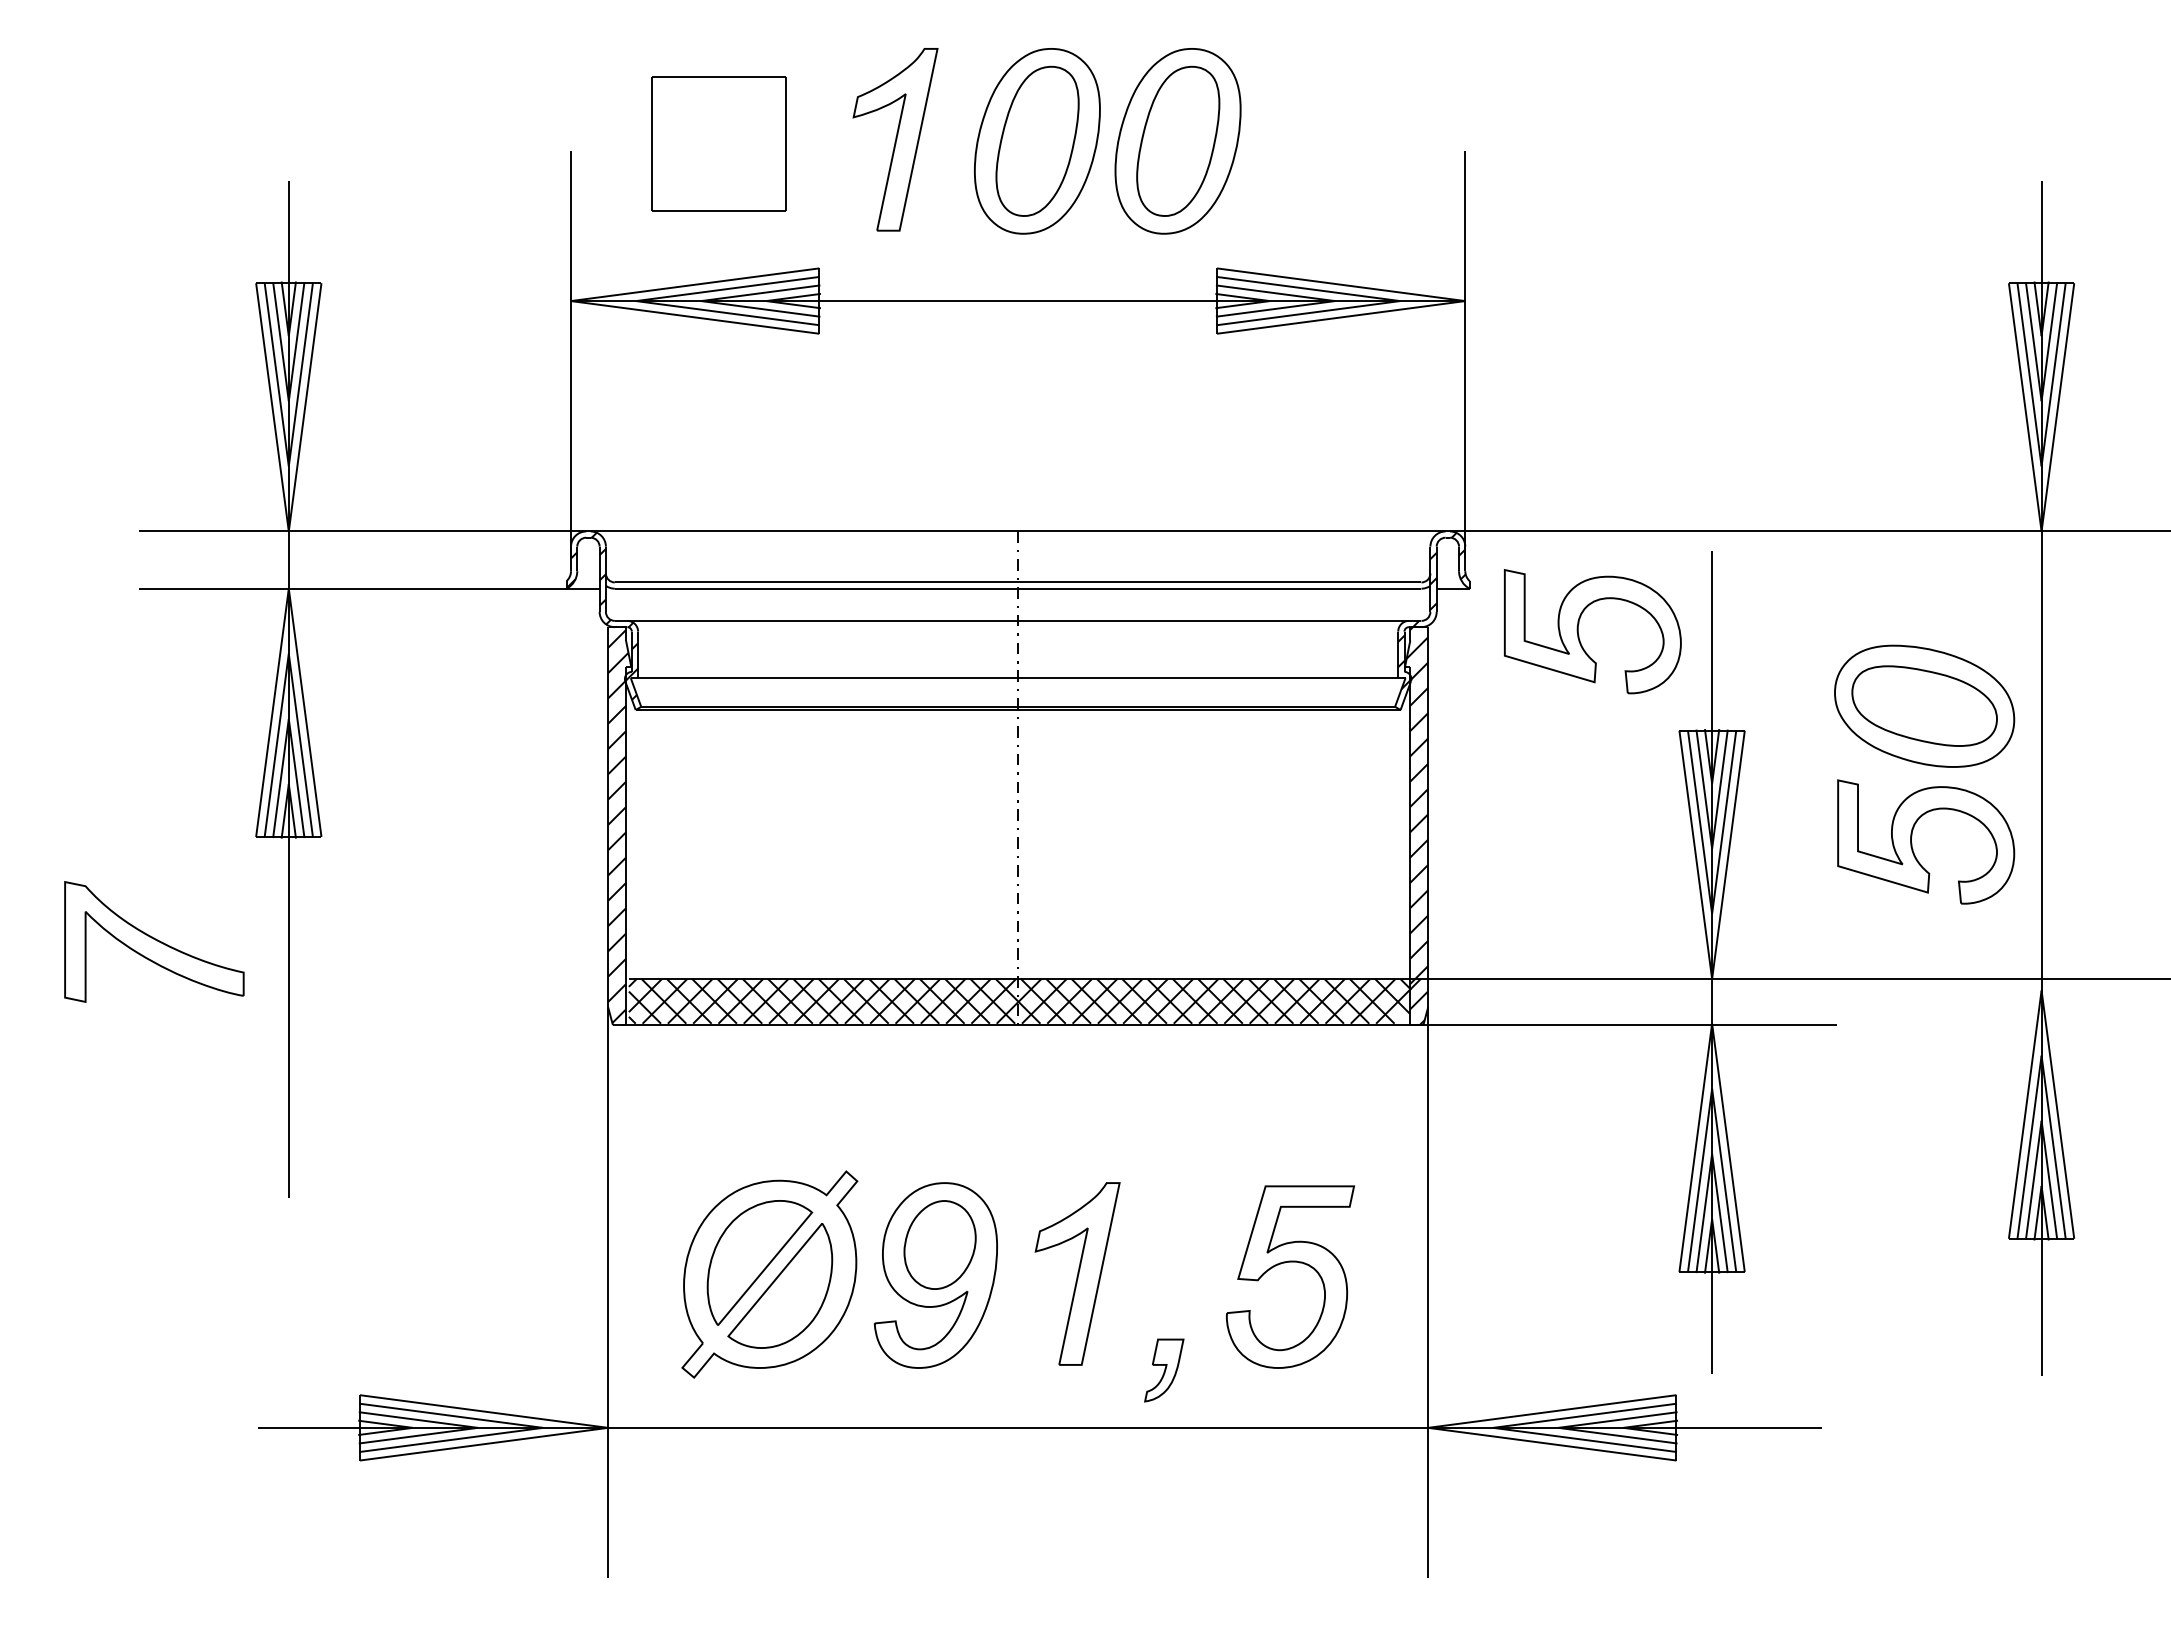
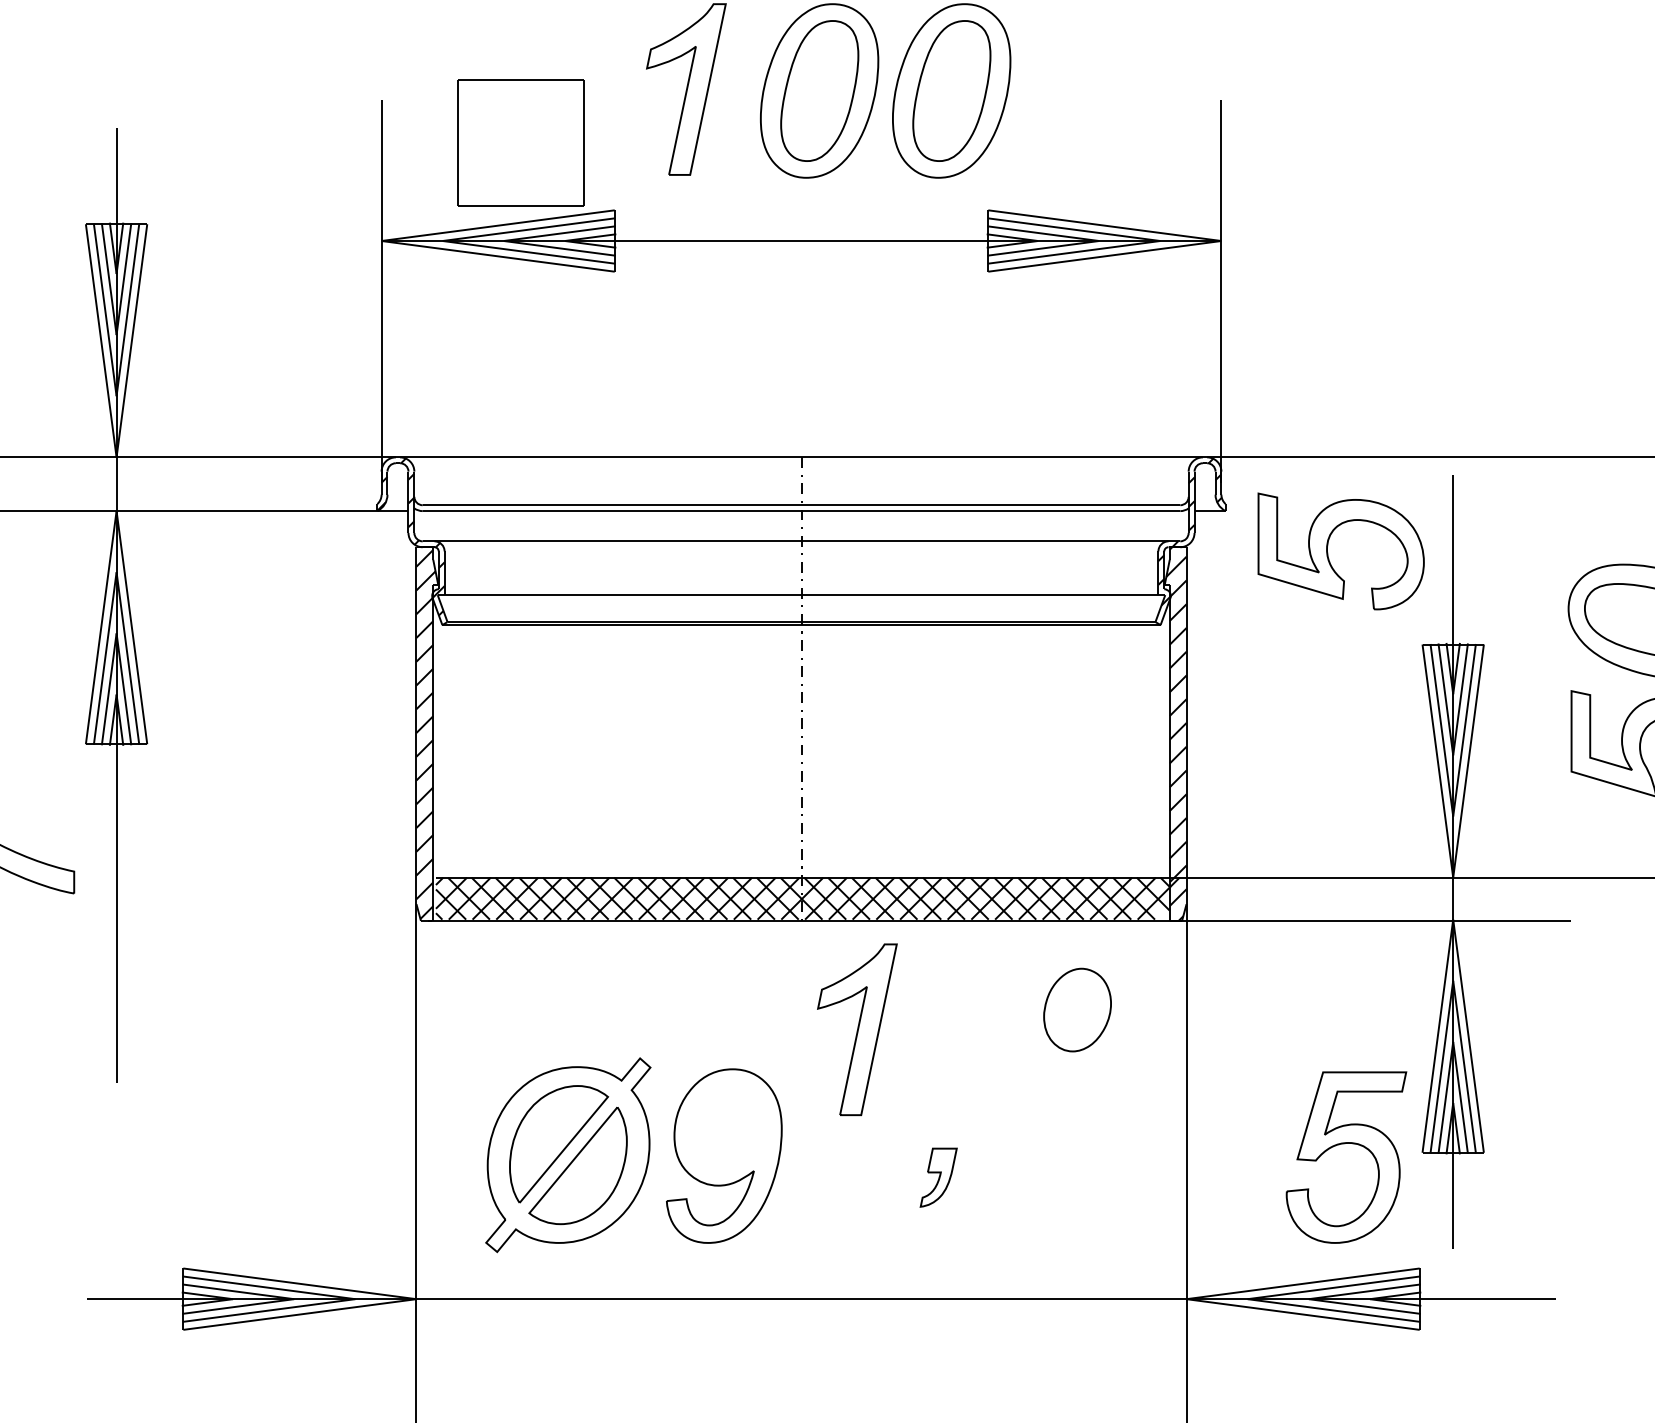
part: (718, 143) -> (520, 141), moved
part: (939, 1244) -> (1076, 1009), moved
part: (1285, 1263) -> (1341, 1144), moved
part: (1077, 1273) -> (857, 1029), moved
part: (1164, 1370) -> (938, 1177), moved

